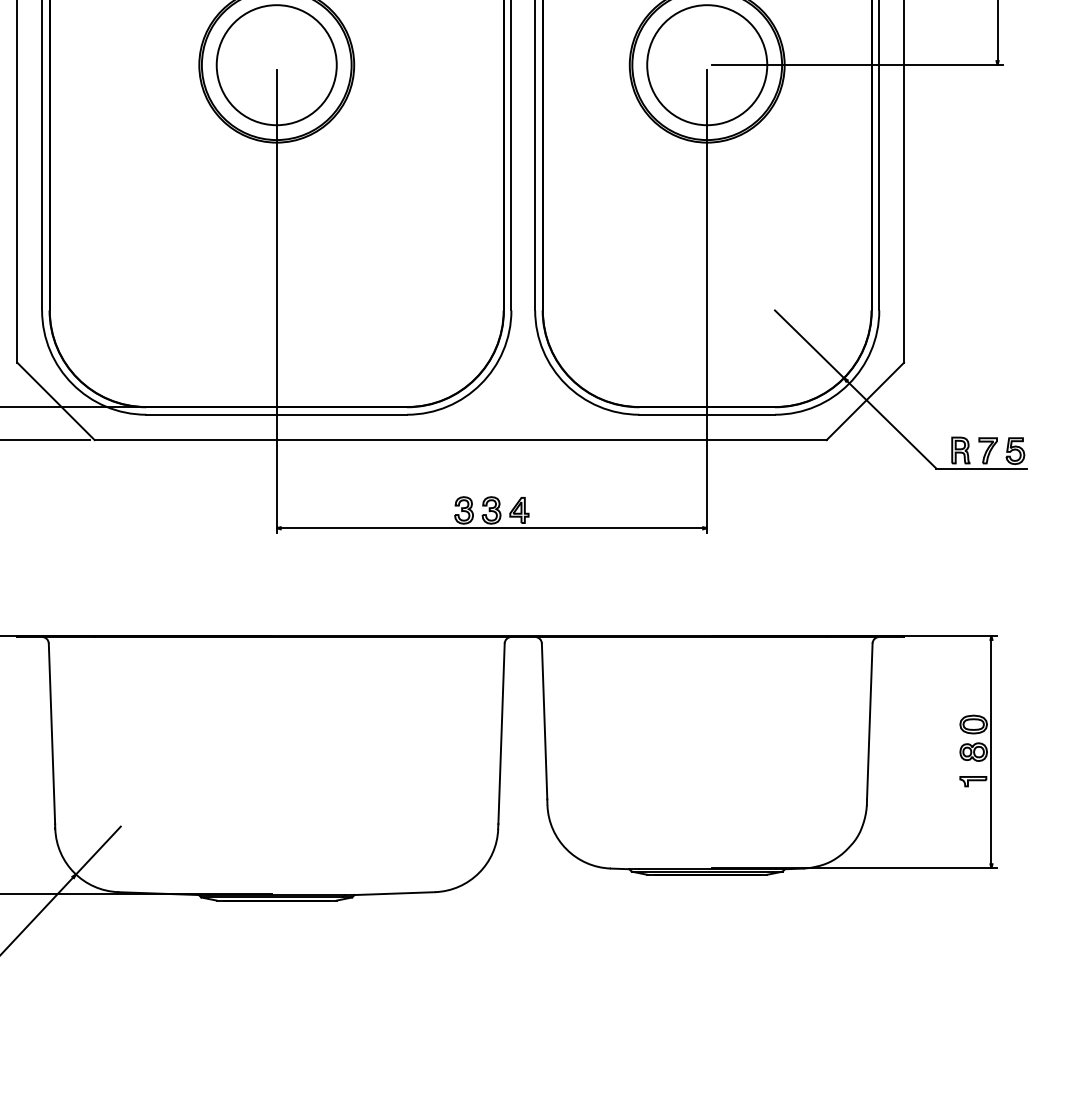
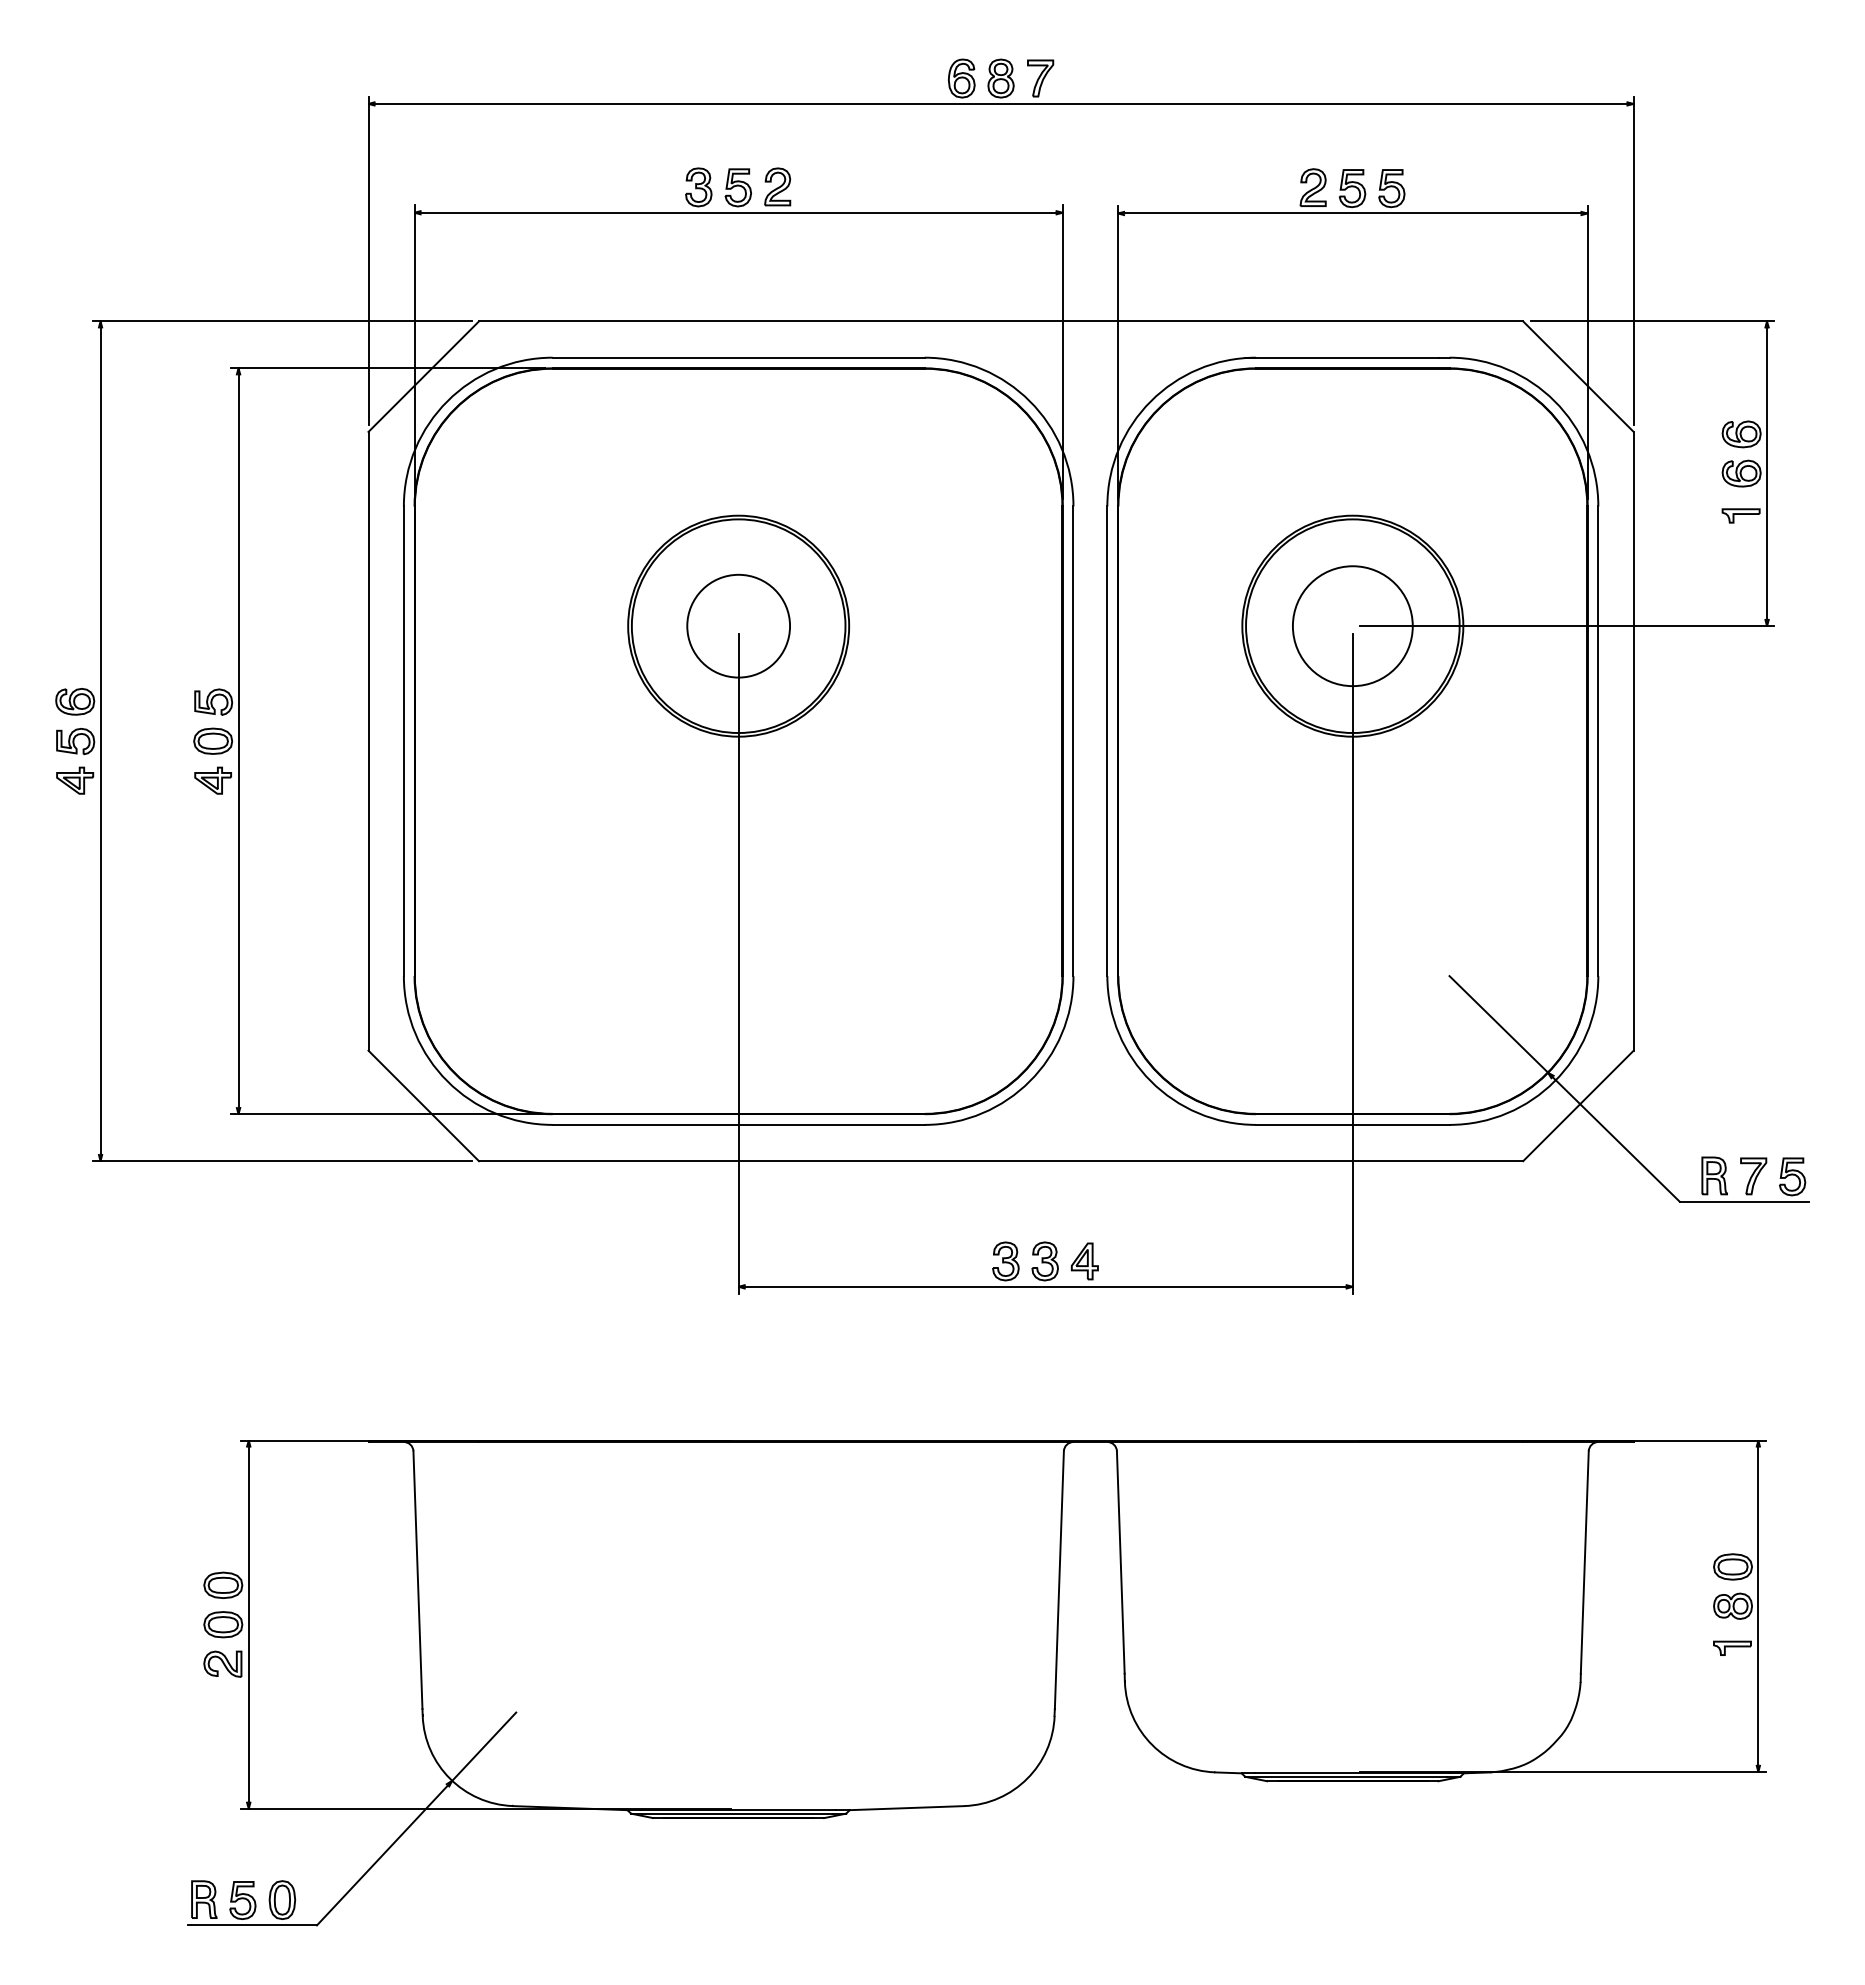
circle: (276, 64) -> (738, 625), size x0.6
circle: (706, 64) -> (1352, 625), size x0.7

